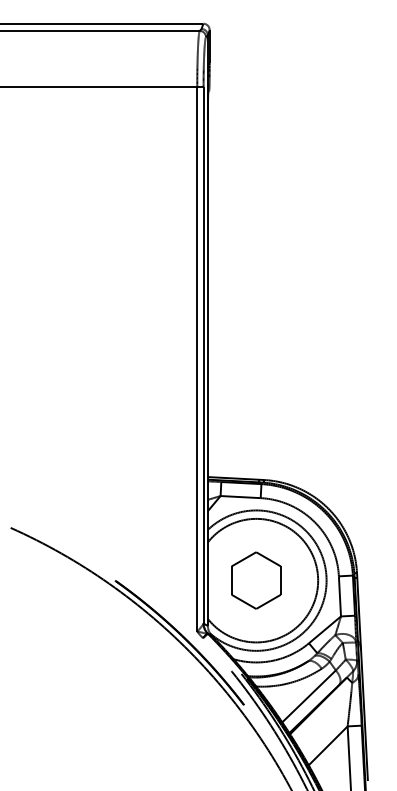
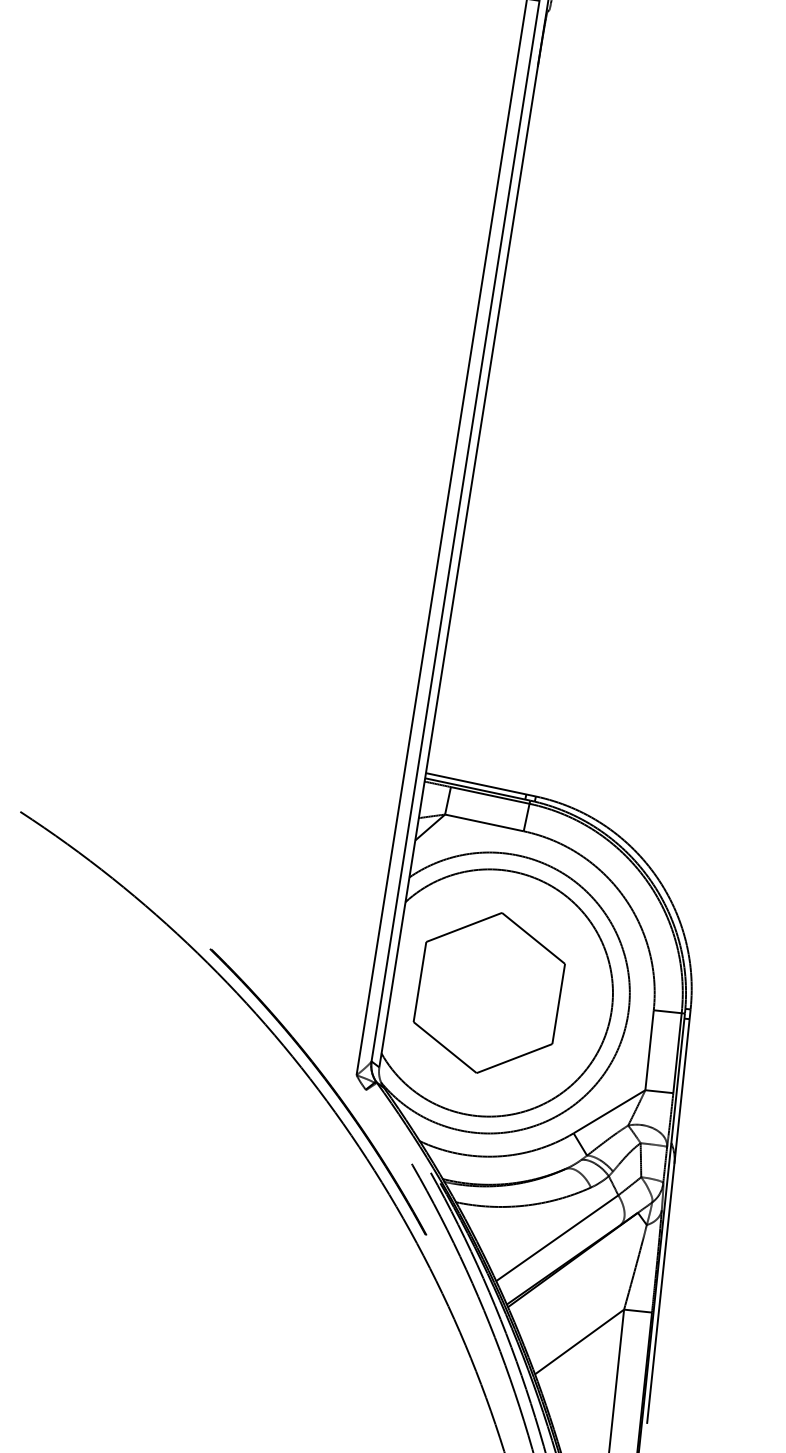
part: (255, 580) -> (487, 992), size x1.43

